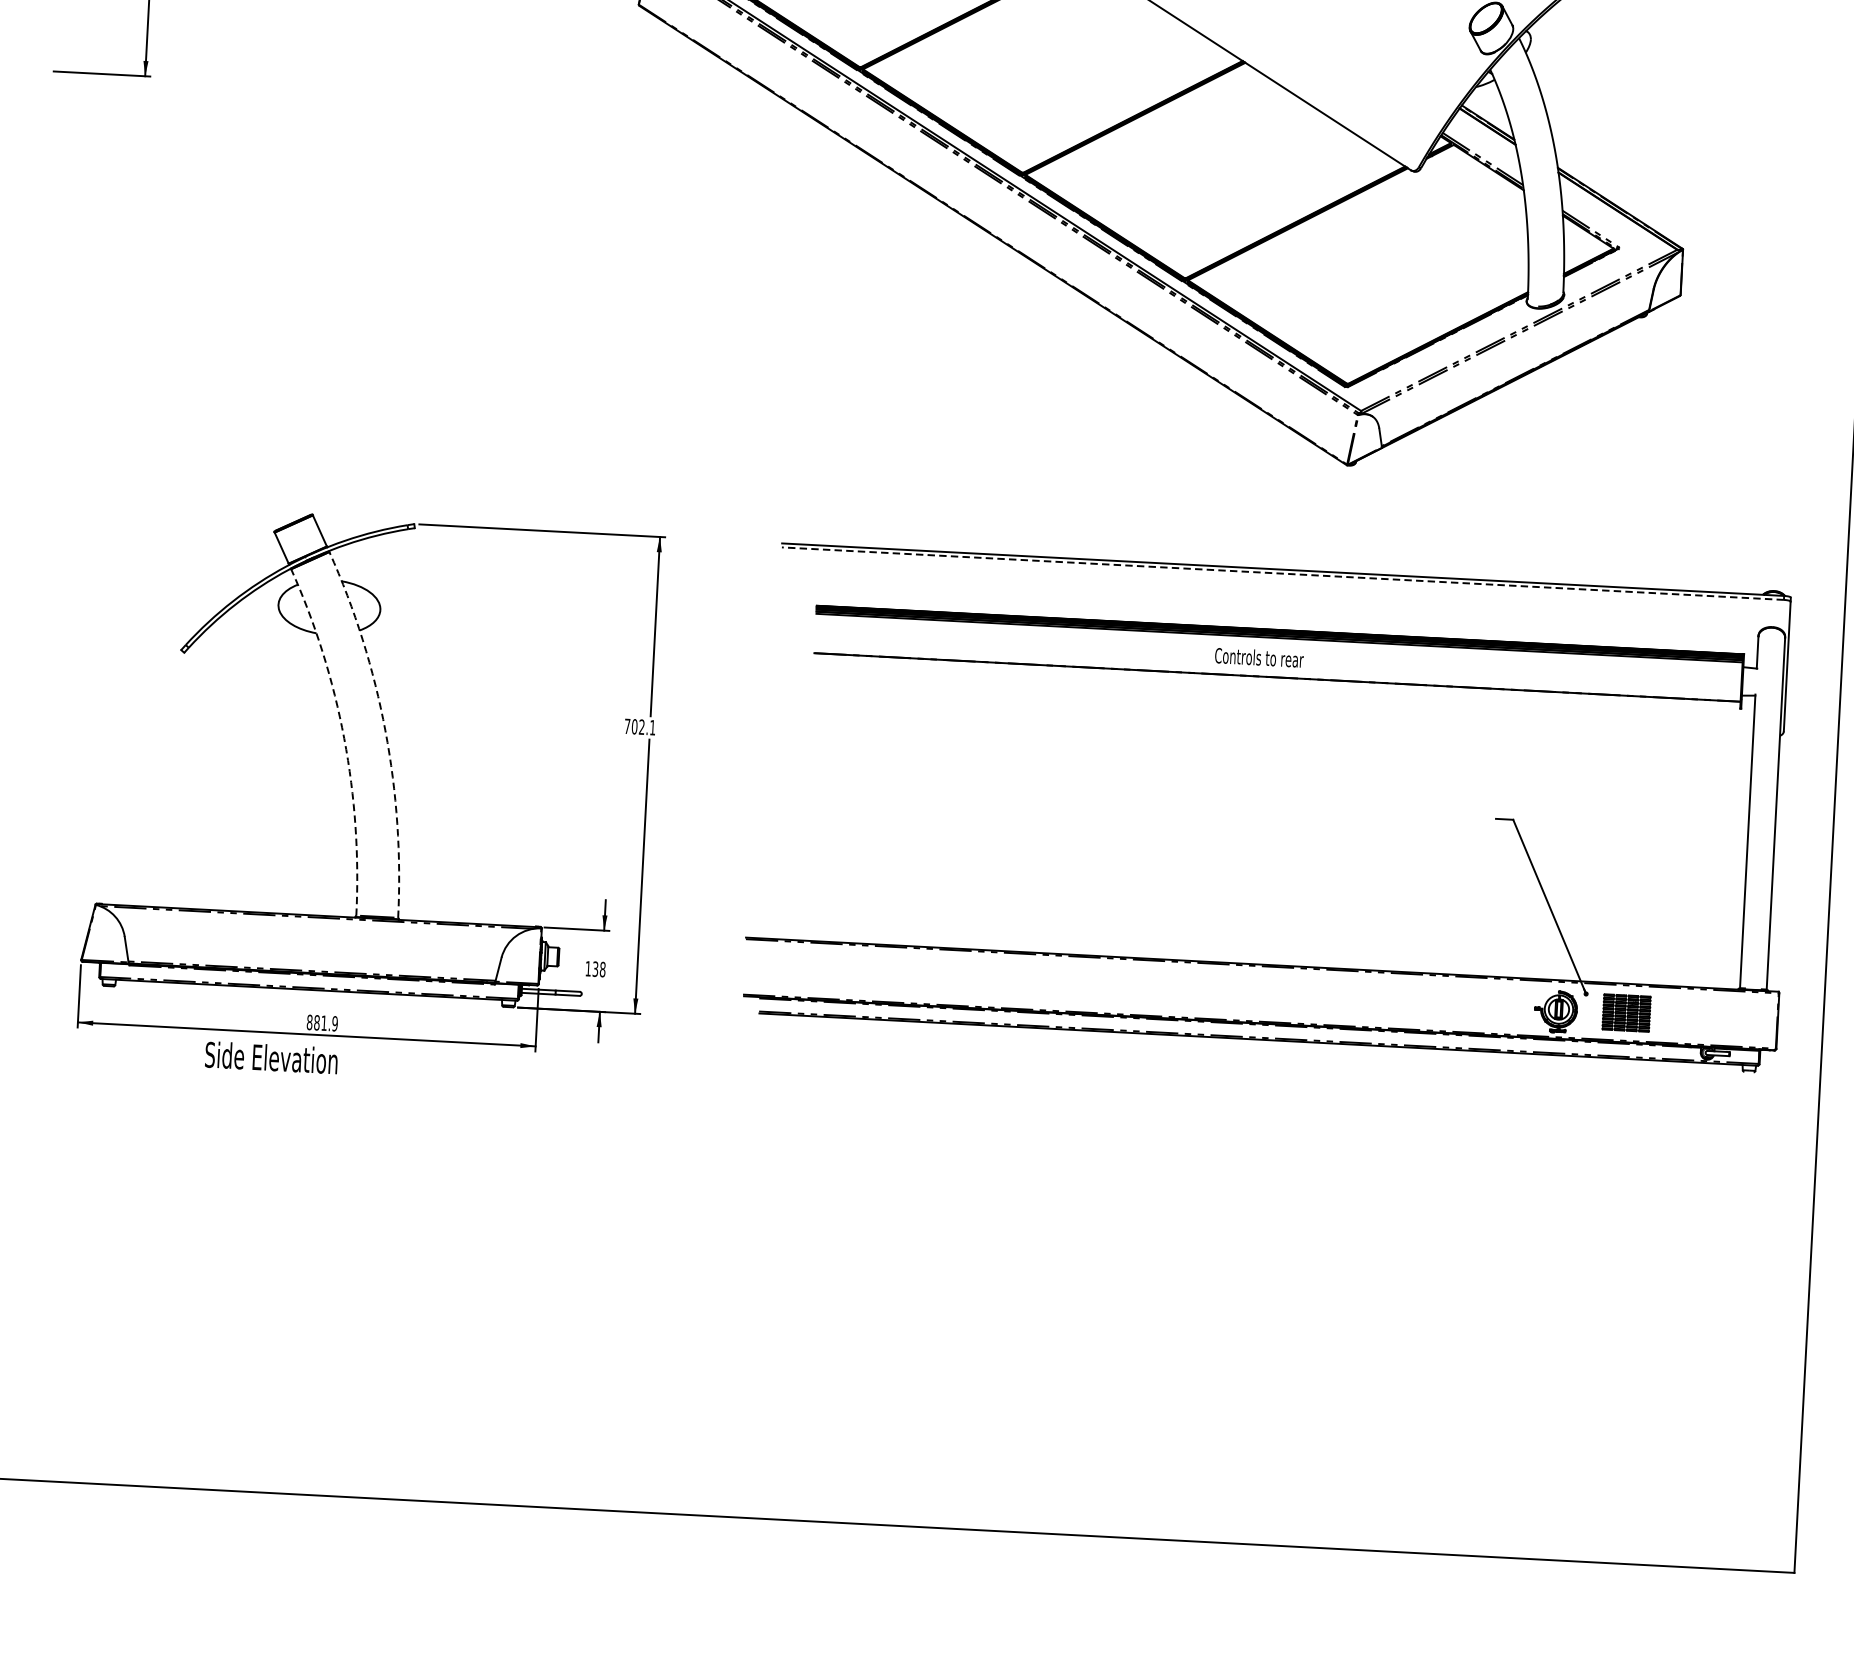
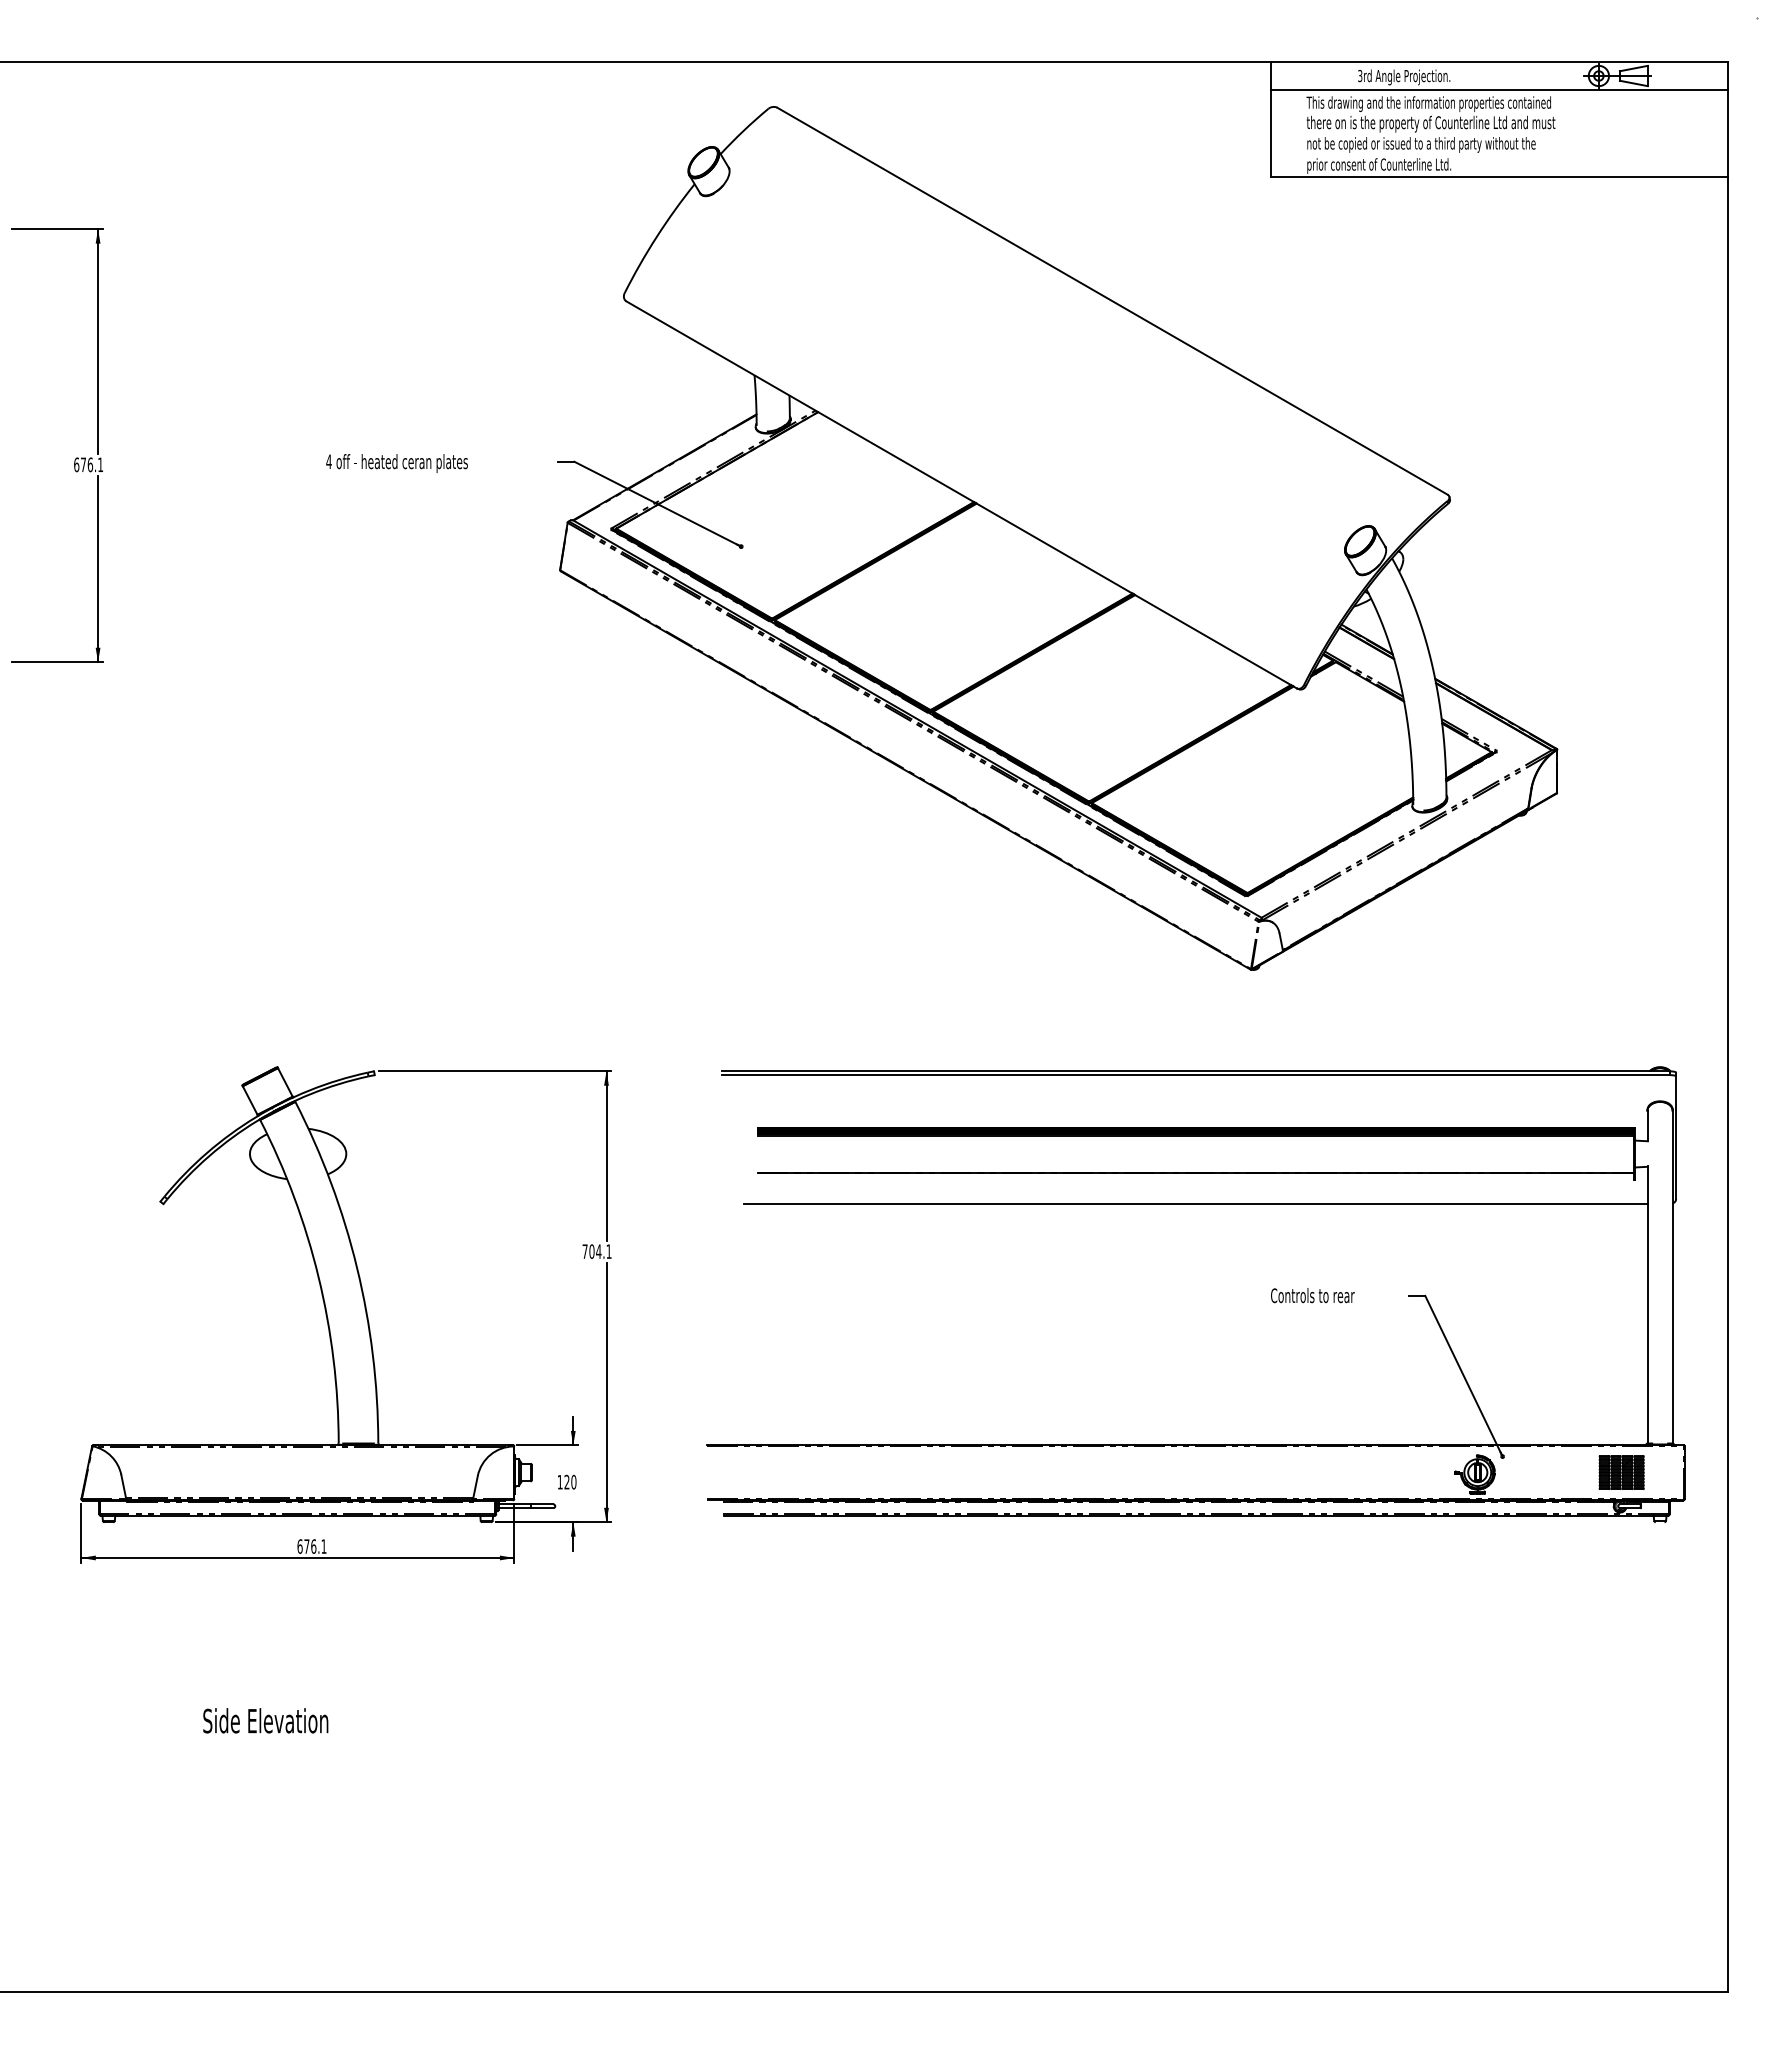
line: (1282, 574) -> (1195, 1075), dashed -> solid
text: (1259, 657) -> (1312, 1295), moved
line: (1275, 710) -> (1195, 1204), added
text: (641, 727) -> (598, 1251), 702.1 -> 704.1
arc: (385, 730) -> (357, 1267), dashed -> solid
arc: (344, 739) -> (318, 1277), dashed -> solid
text: (599, 969) -> (570, 1482), 138 -> 120
part: (1626, 1012) -> (1621, 1472), moved
text: (321, 1023) -> (311, 1546), 881.9 -> 676.1
text: (271, 1057) -> (265, 1720), moved

